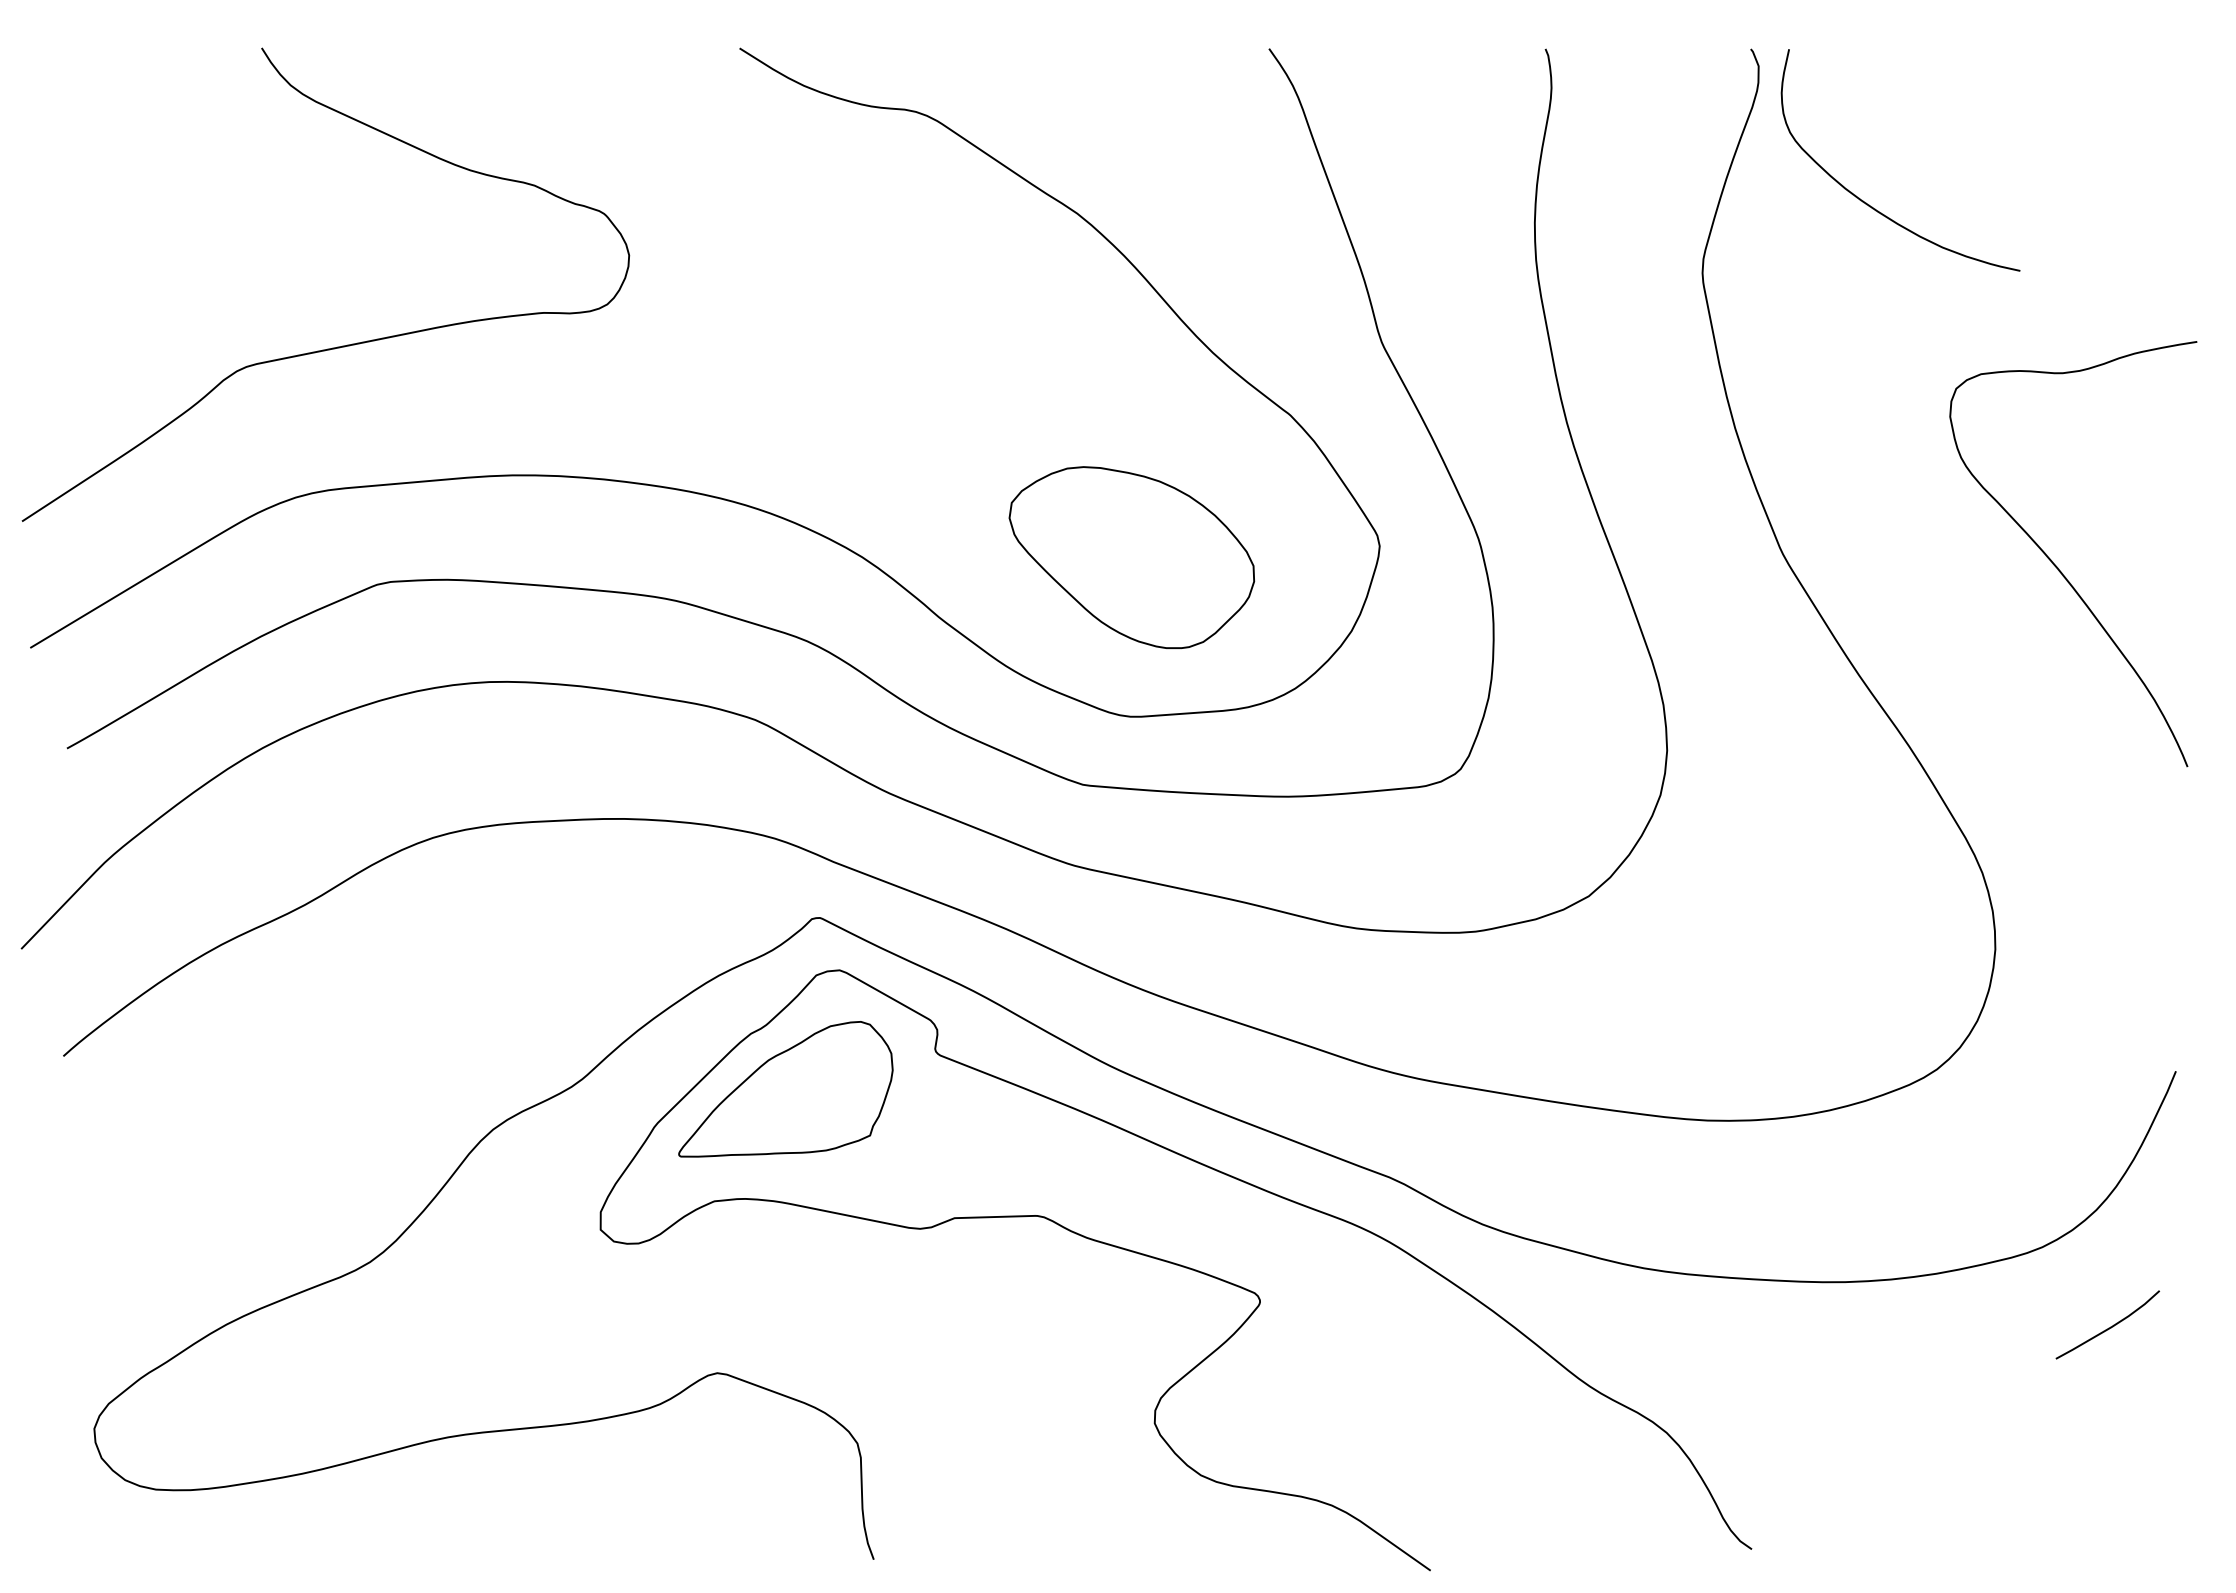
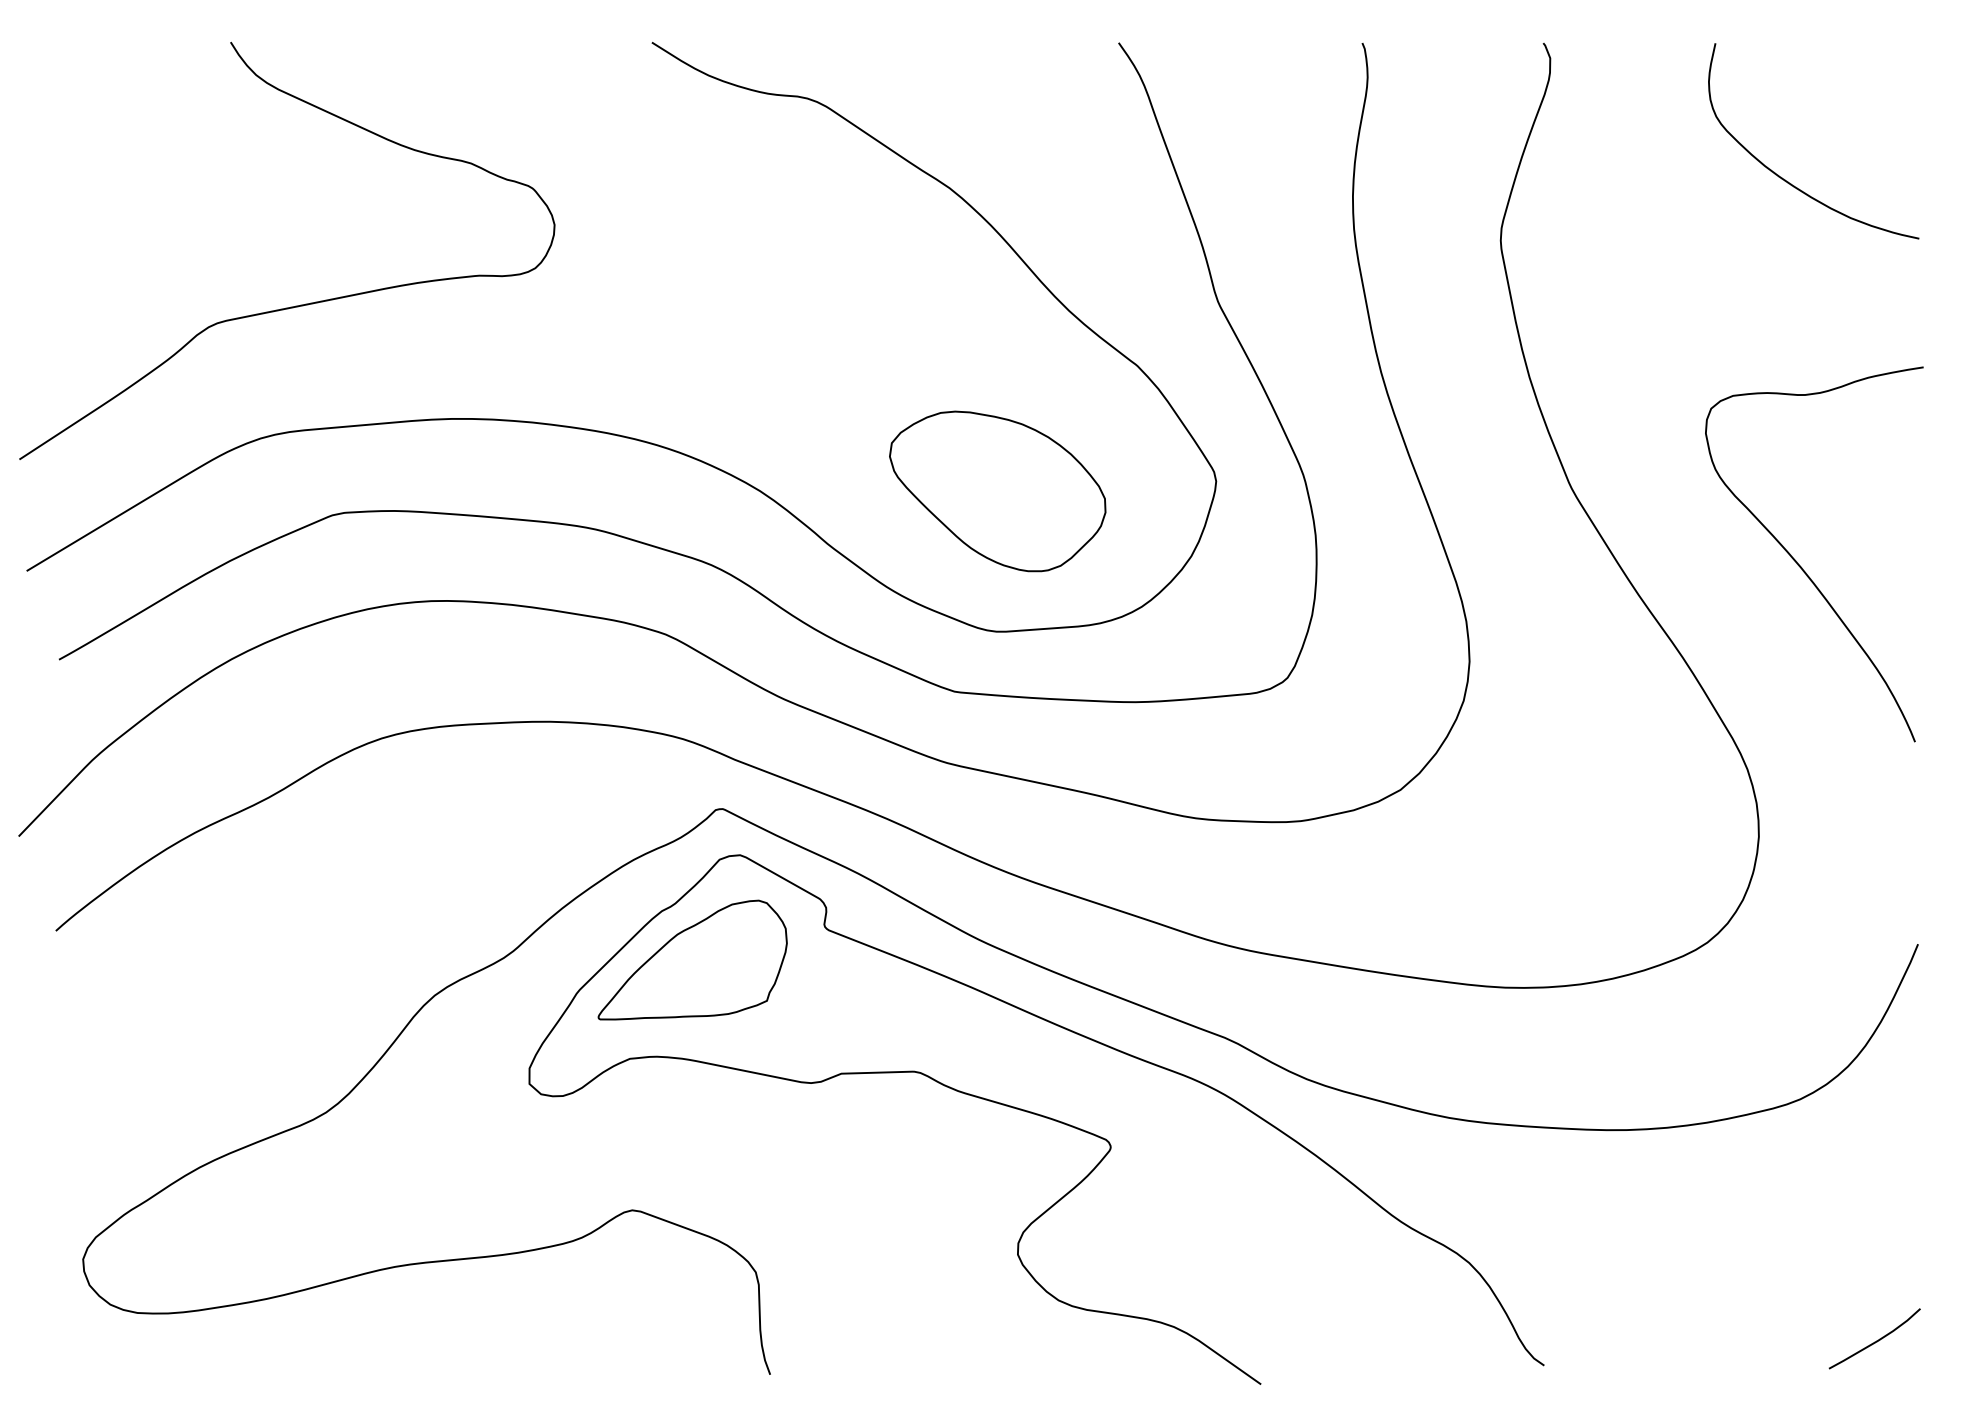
curve: (1869, 204) -> (1786, 180), moved
curve: (2058, 567) -> (1801, 566), moved
curve: (2108, 1327) -> (1875, 1341), moved

